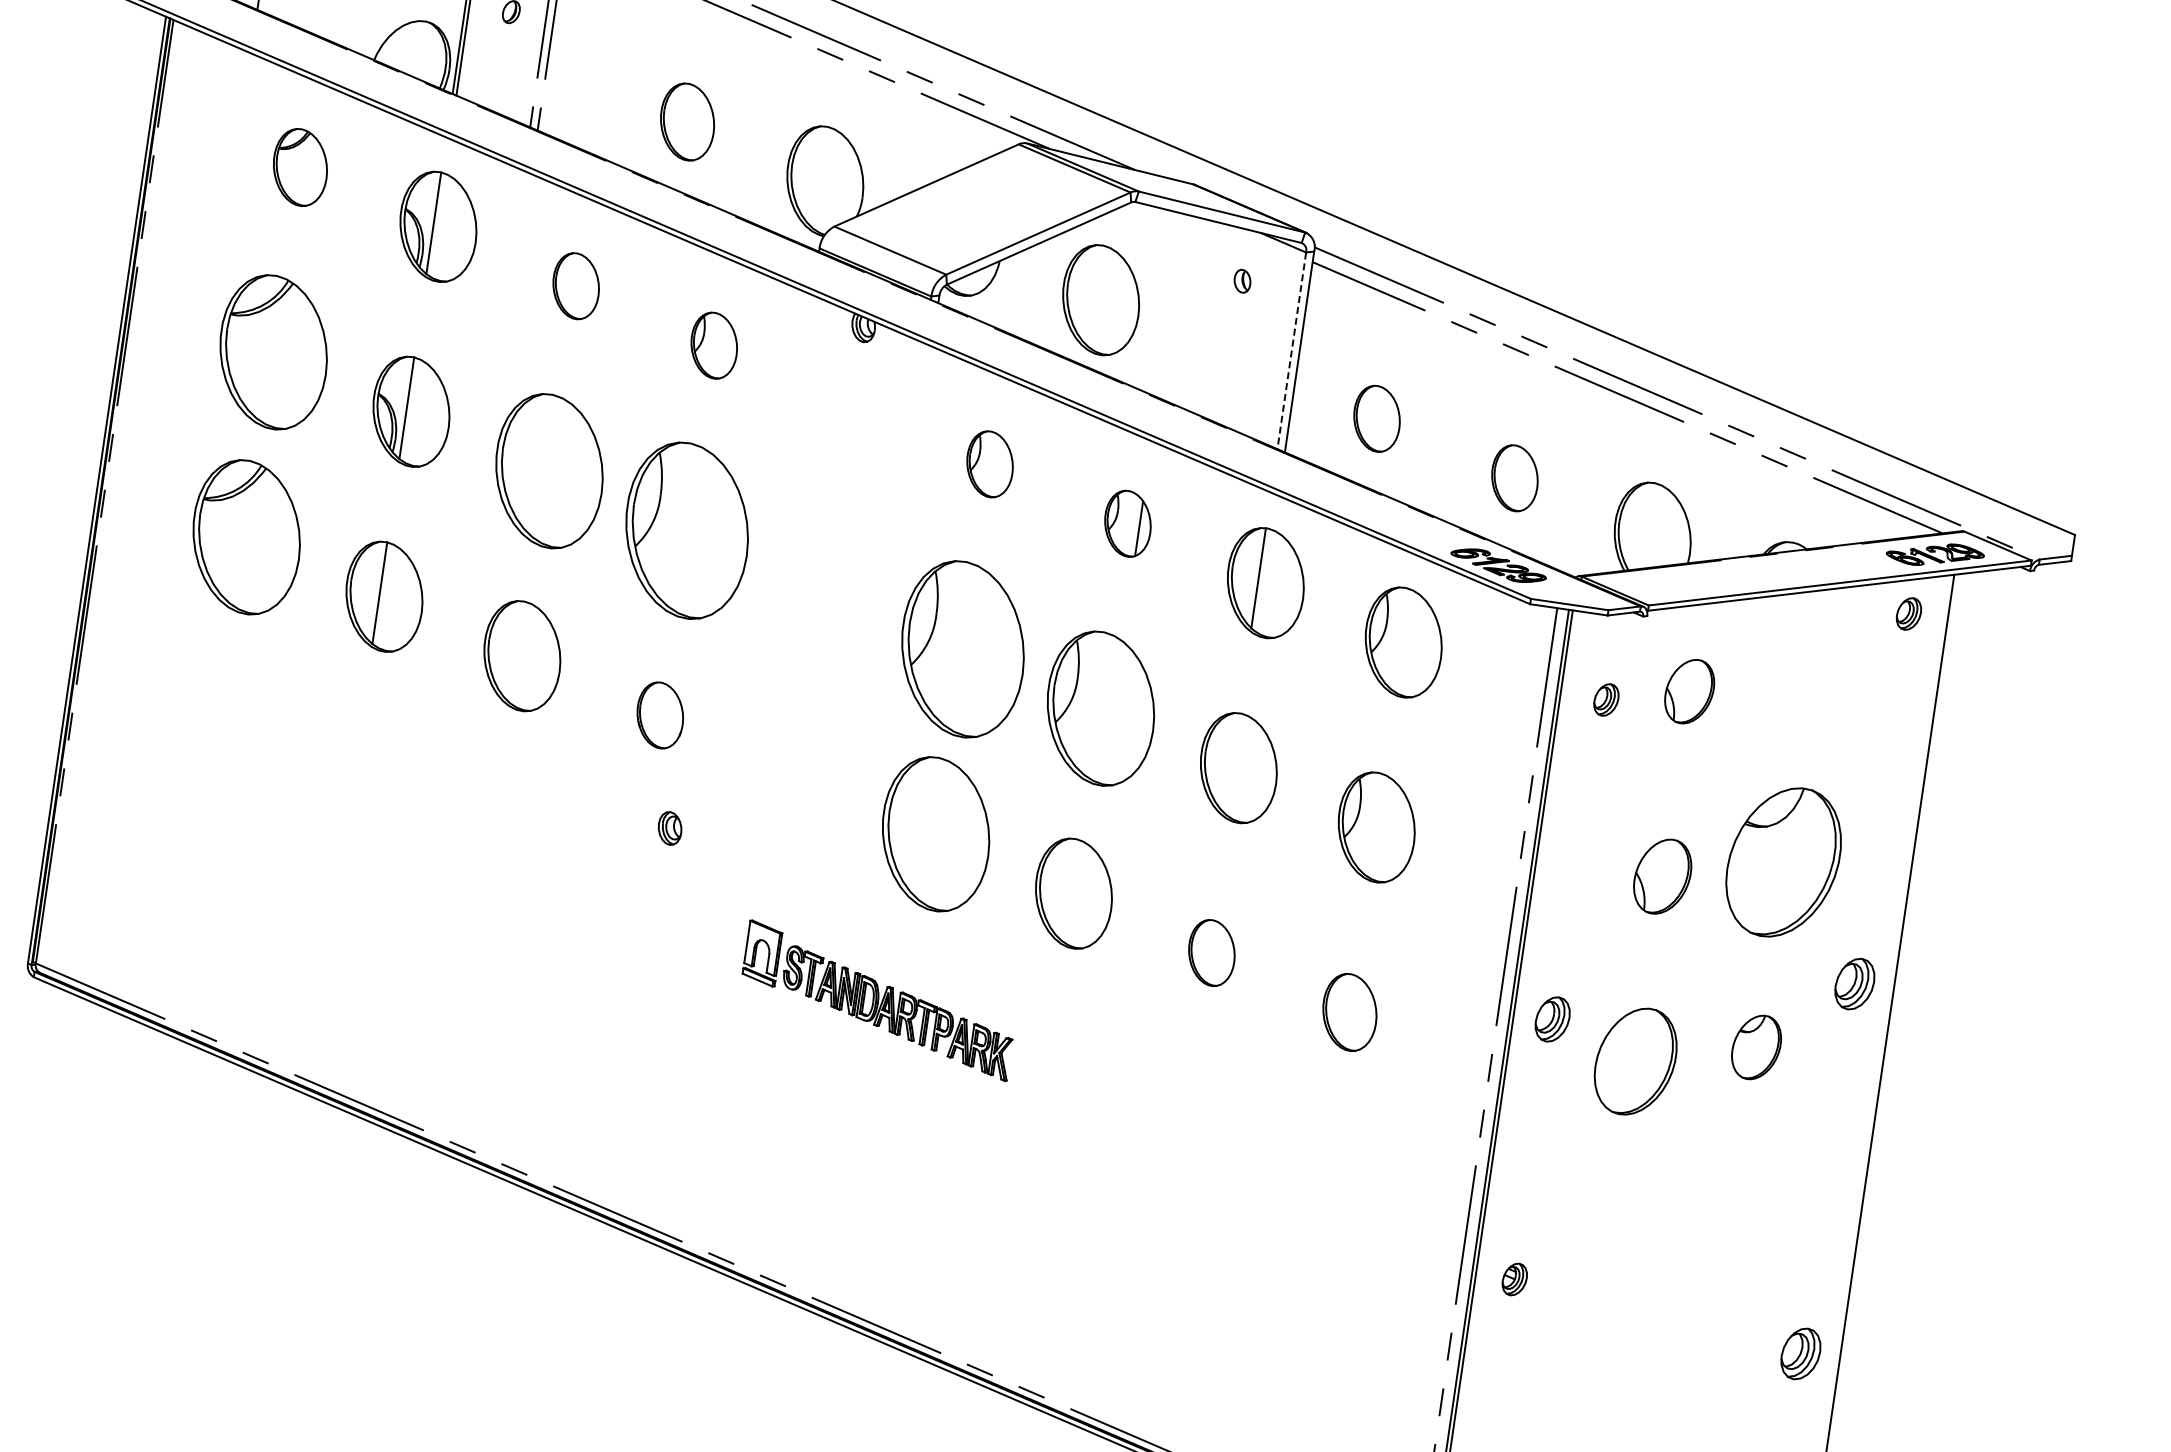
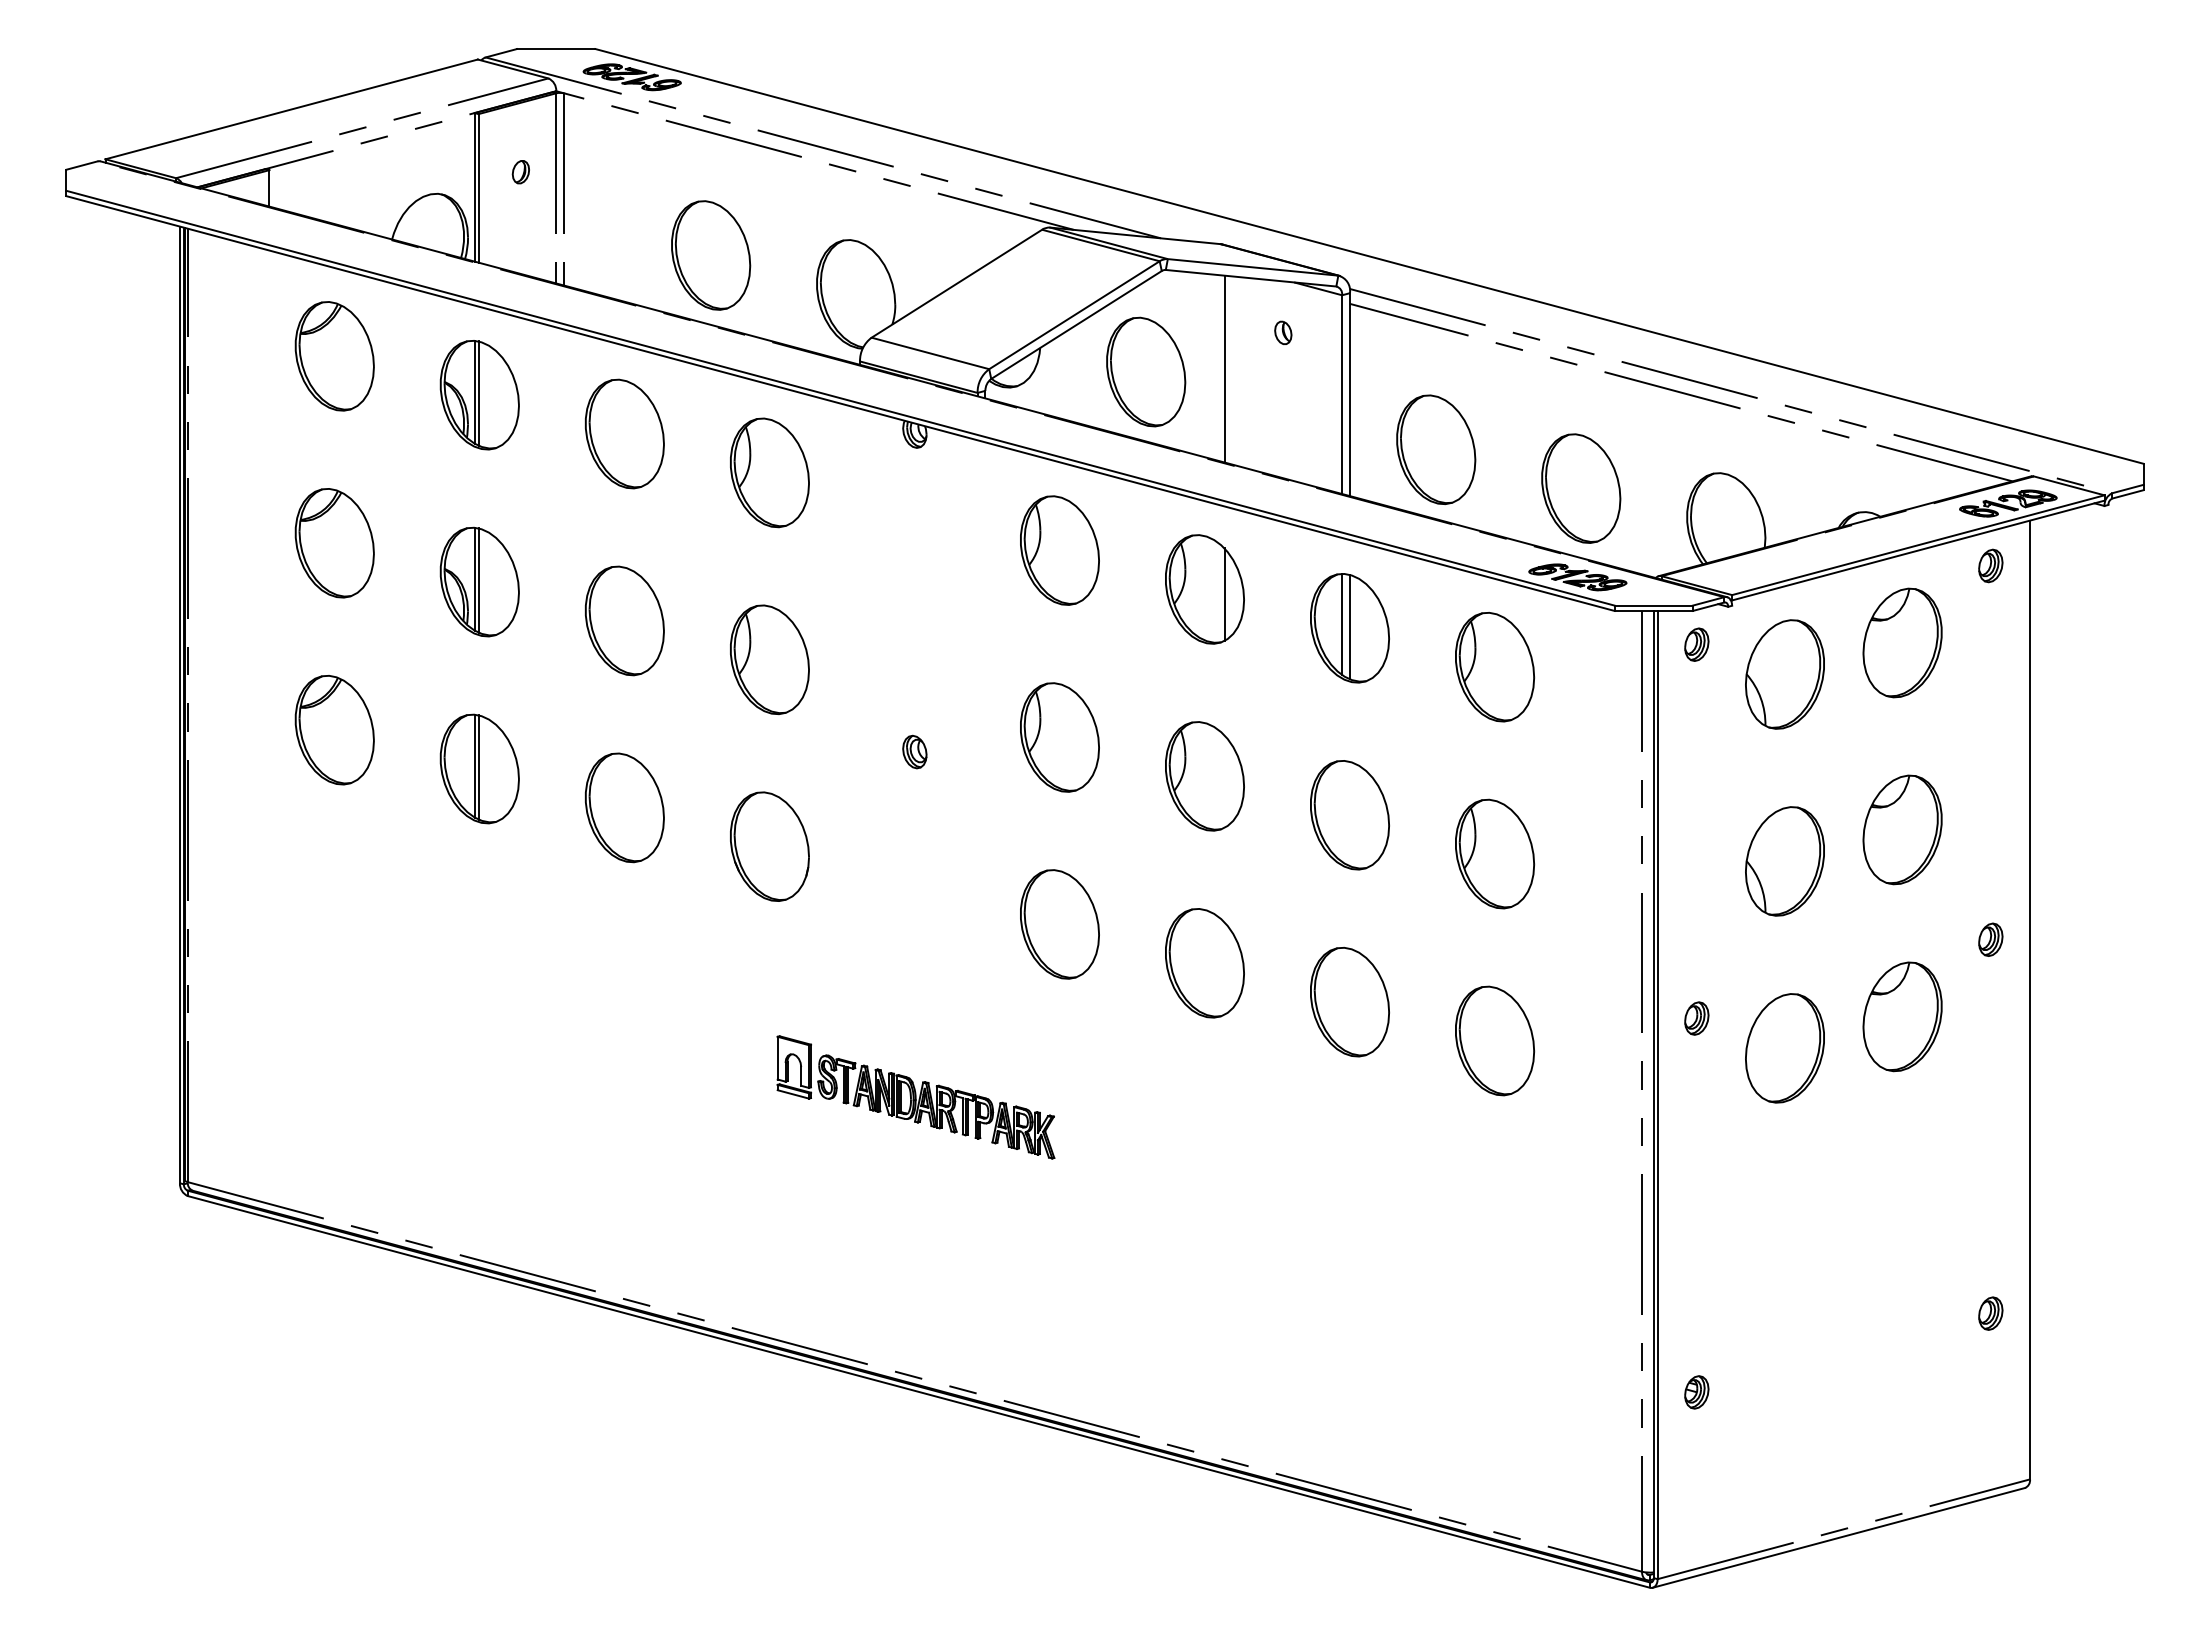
part: (687, 122) -> (711, 255), size x1.43
part: (300, 167) -> (334, 356), size x1.43
line: (437, 225) -> (478, 393), added
part: (576, 285) -> (624, 433), size x1.67
line: (1179, 307) -> (1224, 368), added
part: (713, 345) -> (769, 472), size x1.67
line: (1292, 351) -> (1342, 395), dashed -> solid
part: (273, 352) -> (334, 543), size x0.71
line: (410, 410) -> (478, 580), added
part: (1377, 418) -> (1436, 449), size x1.67
part: (989, 464) -> (1059, 550), size x1.67
part: (549, 470) -> (624, 620), size x0.71
part: (1515, 478) -> (1581, 488), size x1.67
part: (1127, 523) -> (1204, 589), size x1.67
part: (686, 530) -> (769, 659), size x0.62
part: (246, 537) -> (334, 730), size x0.71
line: (1265, 581) -> (1349, 626), added
line: (383, 595) -> (478, 767), added
part: (962, 649) -> (1059, 737), size x0.62
part: (1810, 676) -> (1902, 642), added
part: (1689, 691) -> (1784, 674), size x1.67
part: (1606, 699) -> (1696, 644), moved
part: (1100, 708) -> (1204, 776), size x0.71
part: (659, 715) -> (769, 846), size x1.67
part: (669, 827) -> (914, 751), moved
part: (935, 834) -> (1059, 924), size x0.71
part: (1783, 862) -> (1902, 829), size x0.71
part: (1662, 876) -> (1784, 861), size x1.43
part: (1211, 952) -> (1349, 1001), size x1.67
part: (1854, 983) -> (1990, 939), size x0.62
part: (878, 1000) -> (915, 1097), moved
part: (1350, 1012) -> (1495, 1040), size x1.43
part: (1552, 1019) -> (1696, 1018), size x0.71
part: (1756, 1047) -> (1902, 1016), size x1.67
part: (1514, 1279) -> (1696, 1392), moved
part: (1800, 1353) -> (1990, 1313), size x0.62

